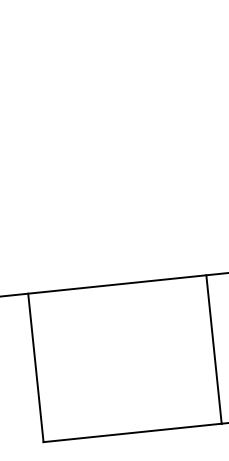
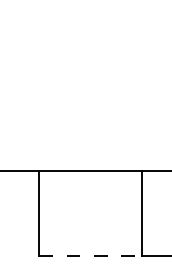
line: (134, 433) -> (91, 256), solid -> dashed

